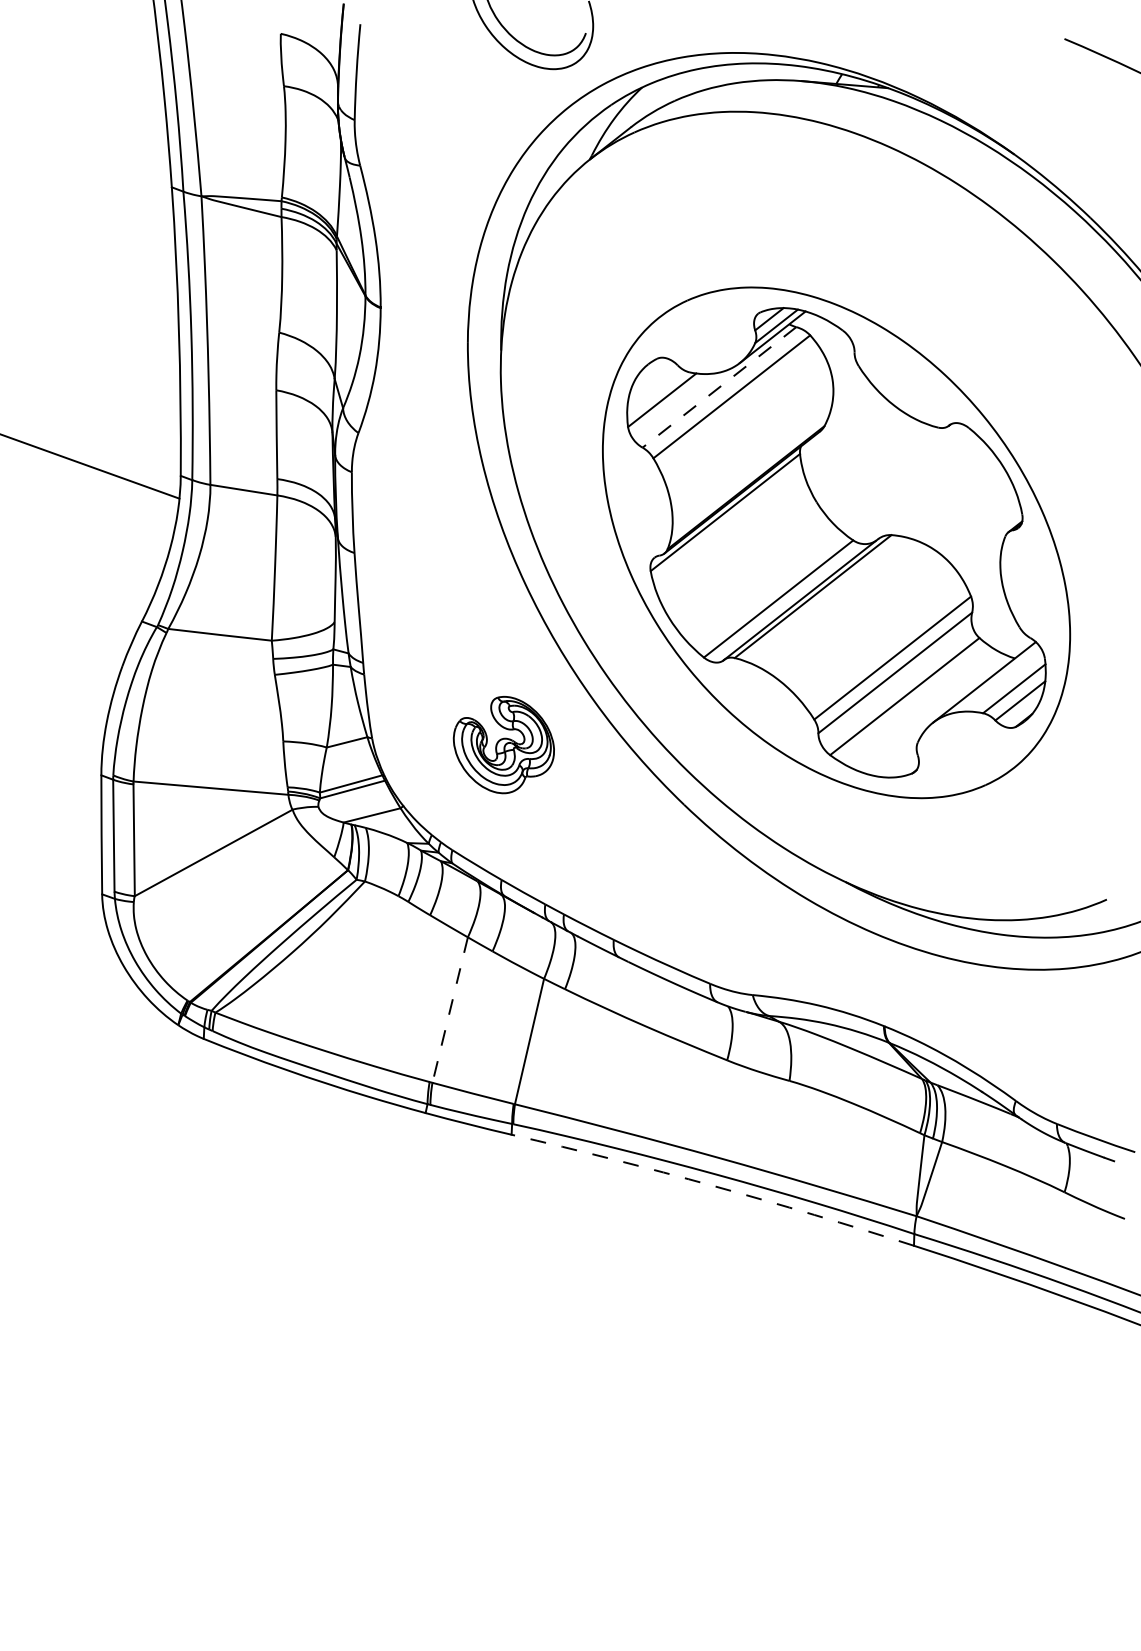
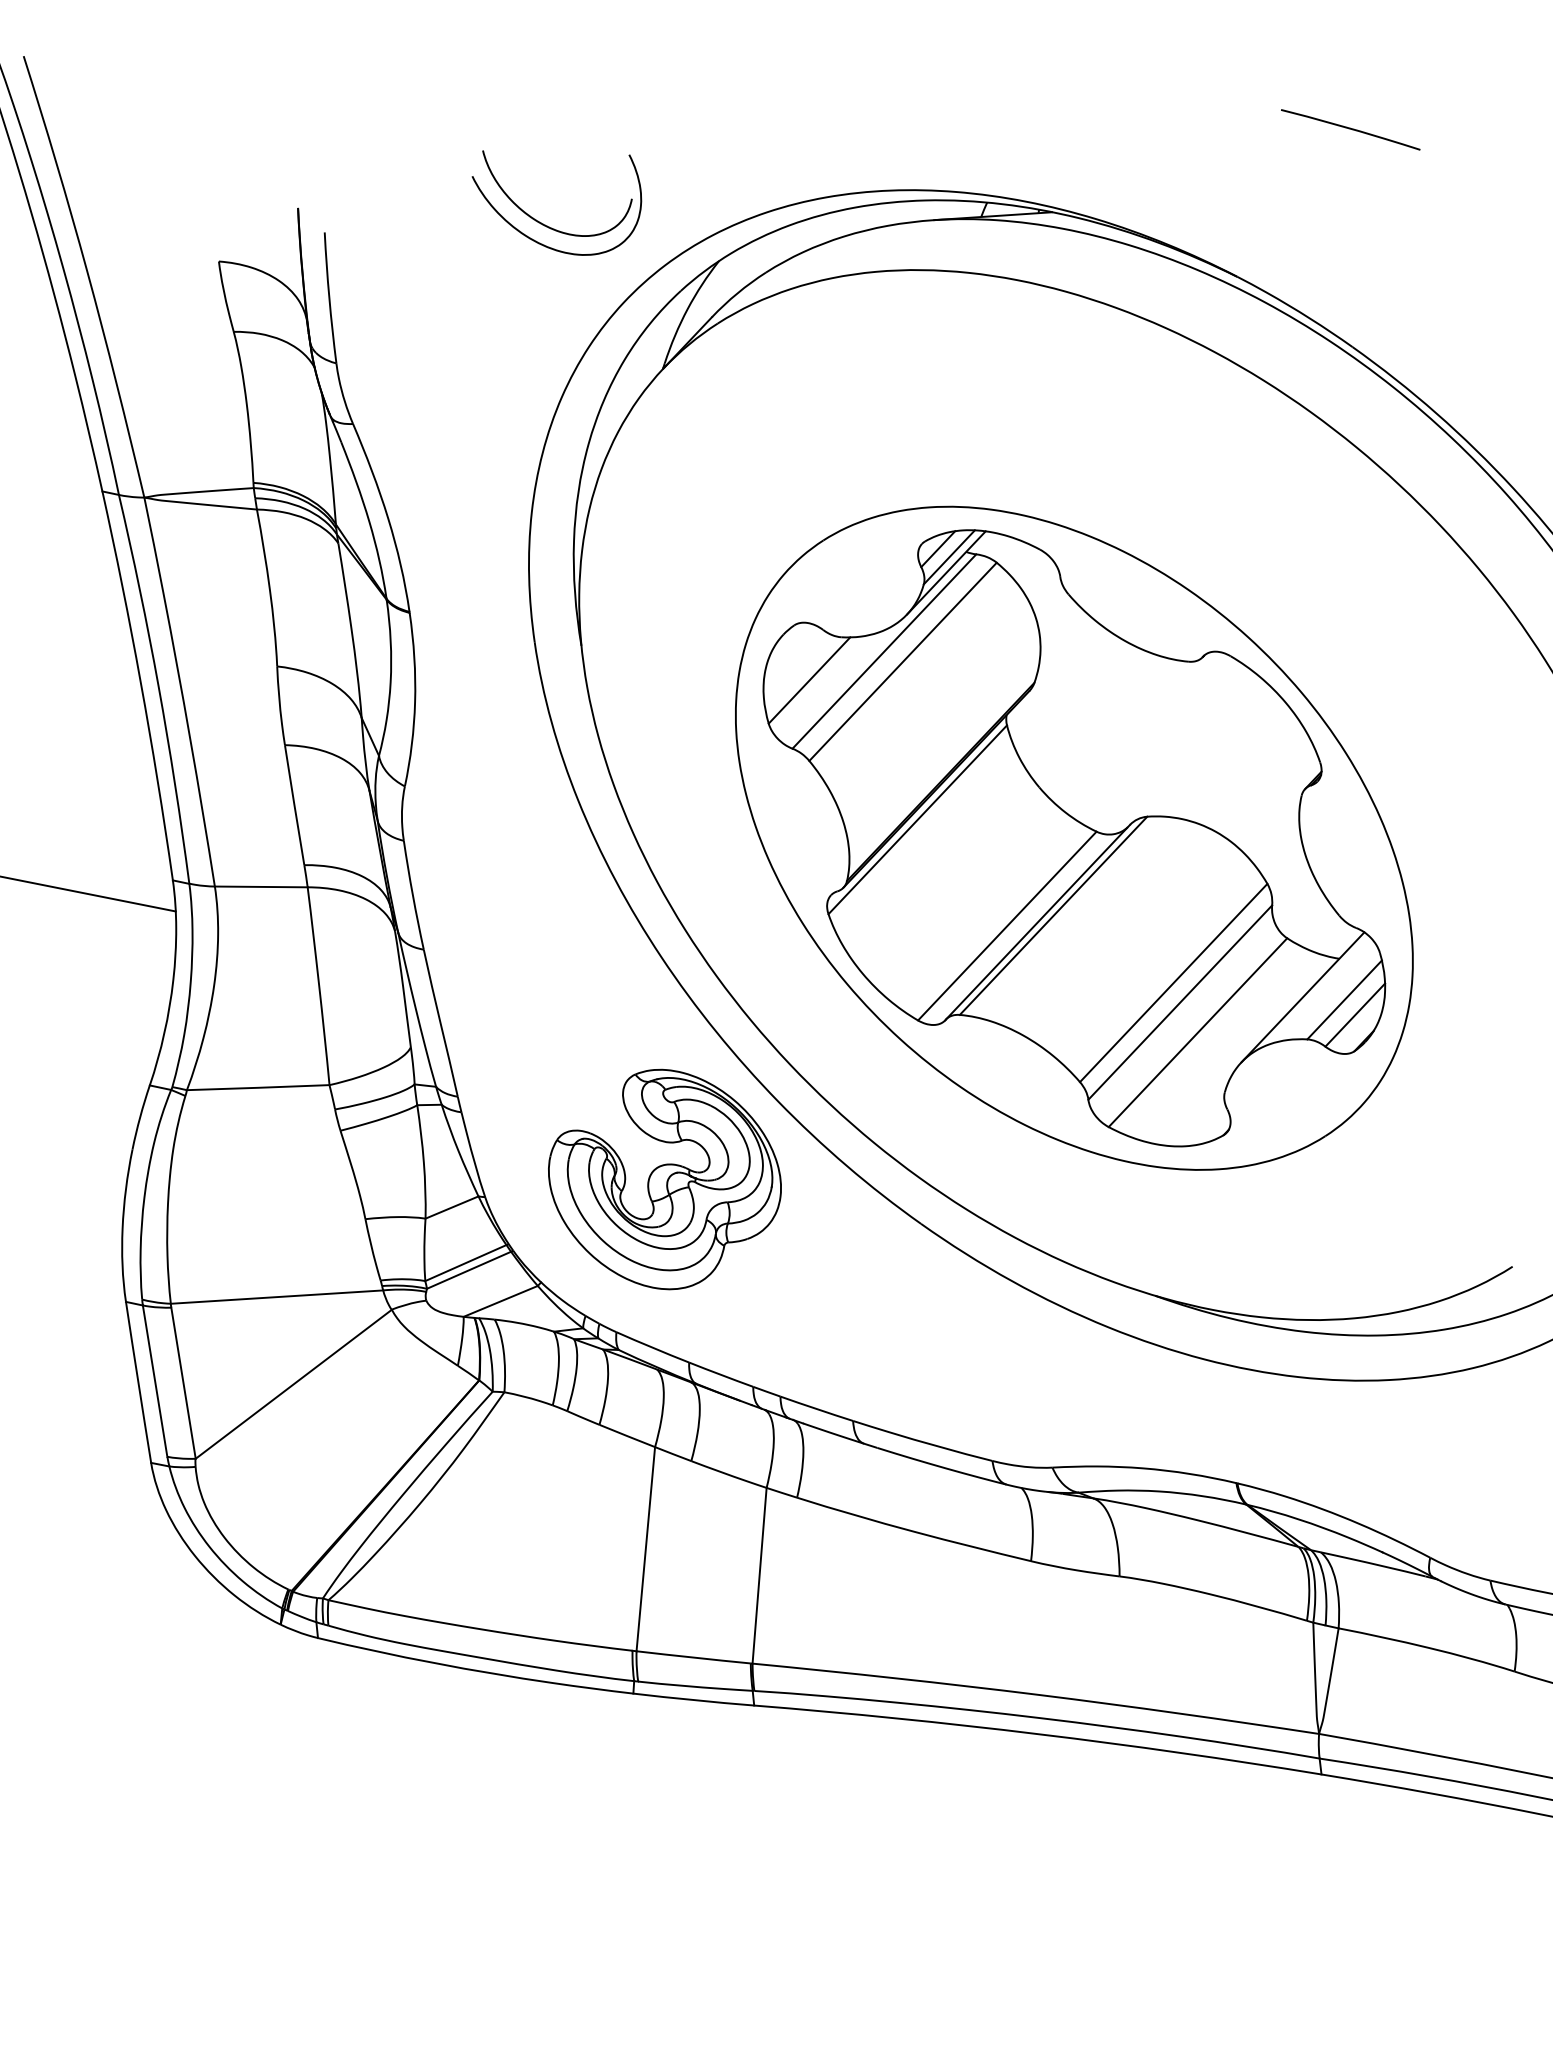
line: (719, 387) -> (884, 651), dashed -> solid
part: (503, 744) -> (664, 1178), size x1.67
line: (450, 1010) -> (646, 1549), dashed -> solid
arc: (713, 1186) -> (1038, 1734), dashed -> solid

